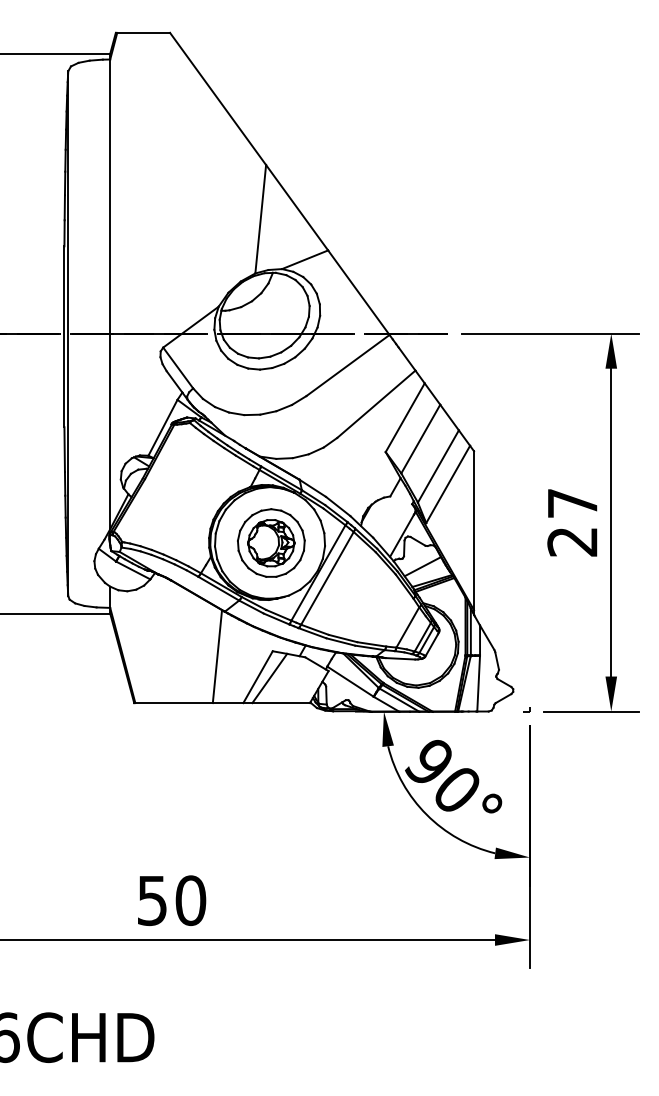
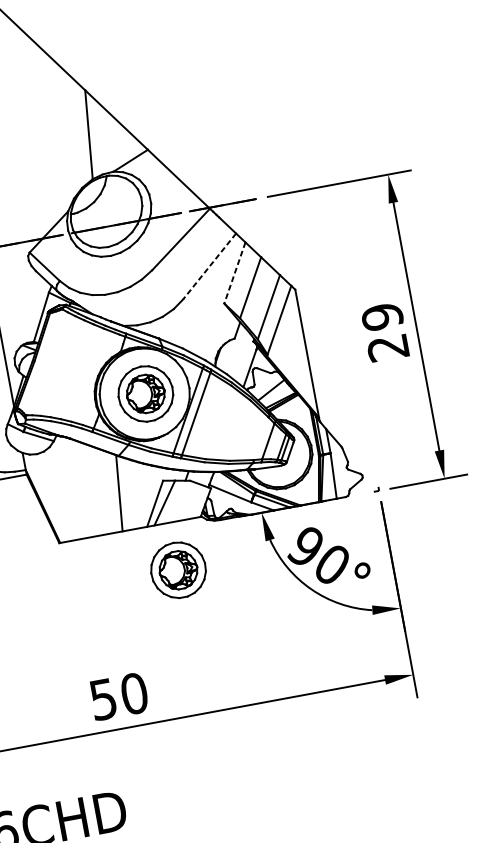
line: (376, 404) -> (209, 266), solid -> dashed
line: (405, 417) -> (235, 272), solid -> dashed
text: (572, 503) -> (382, 317), 27 -> 29
part: (271, 761) -> (178, 569), added

